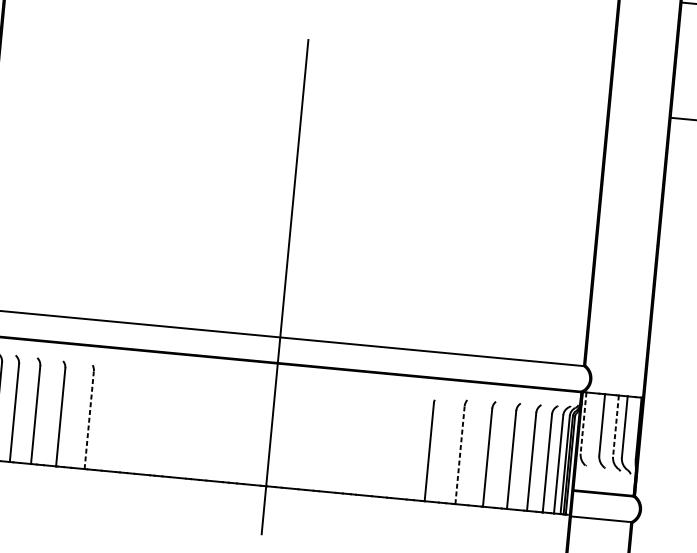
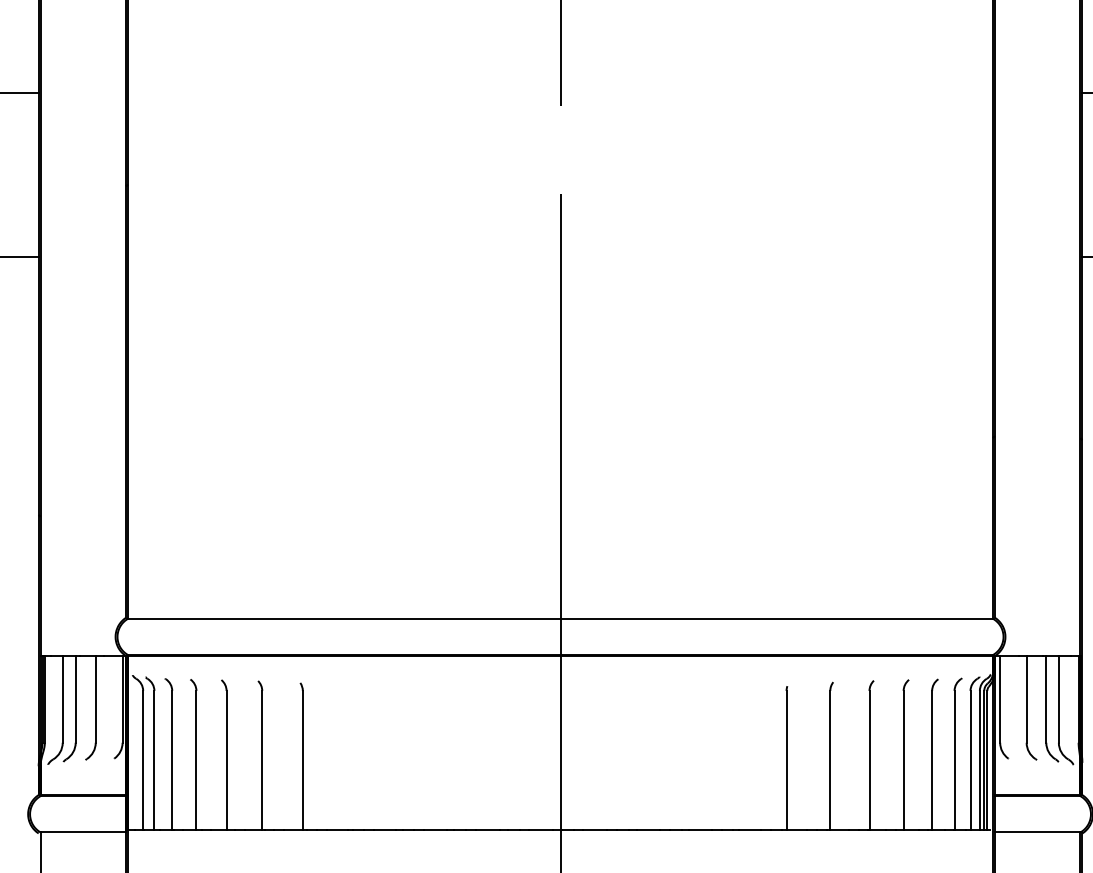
line: (89, 419) -> (302, 760), dashed -> solid
line: (583, 423) -> (1000, 699), dashed -> solid
line: (616, 426) -> (1046, 699), dashed -> solid
line: (460, 454) -> (830, 760), dashed -> solid

